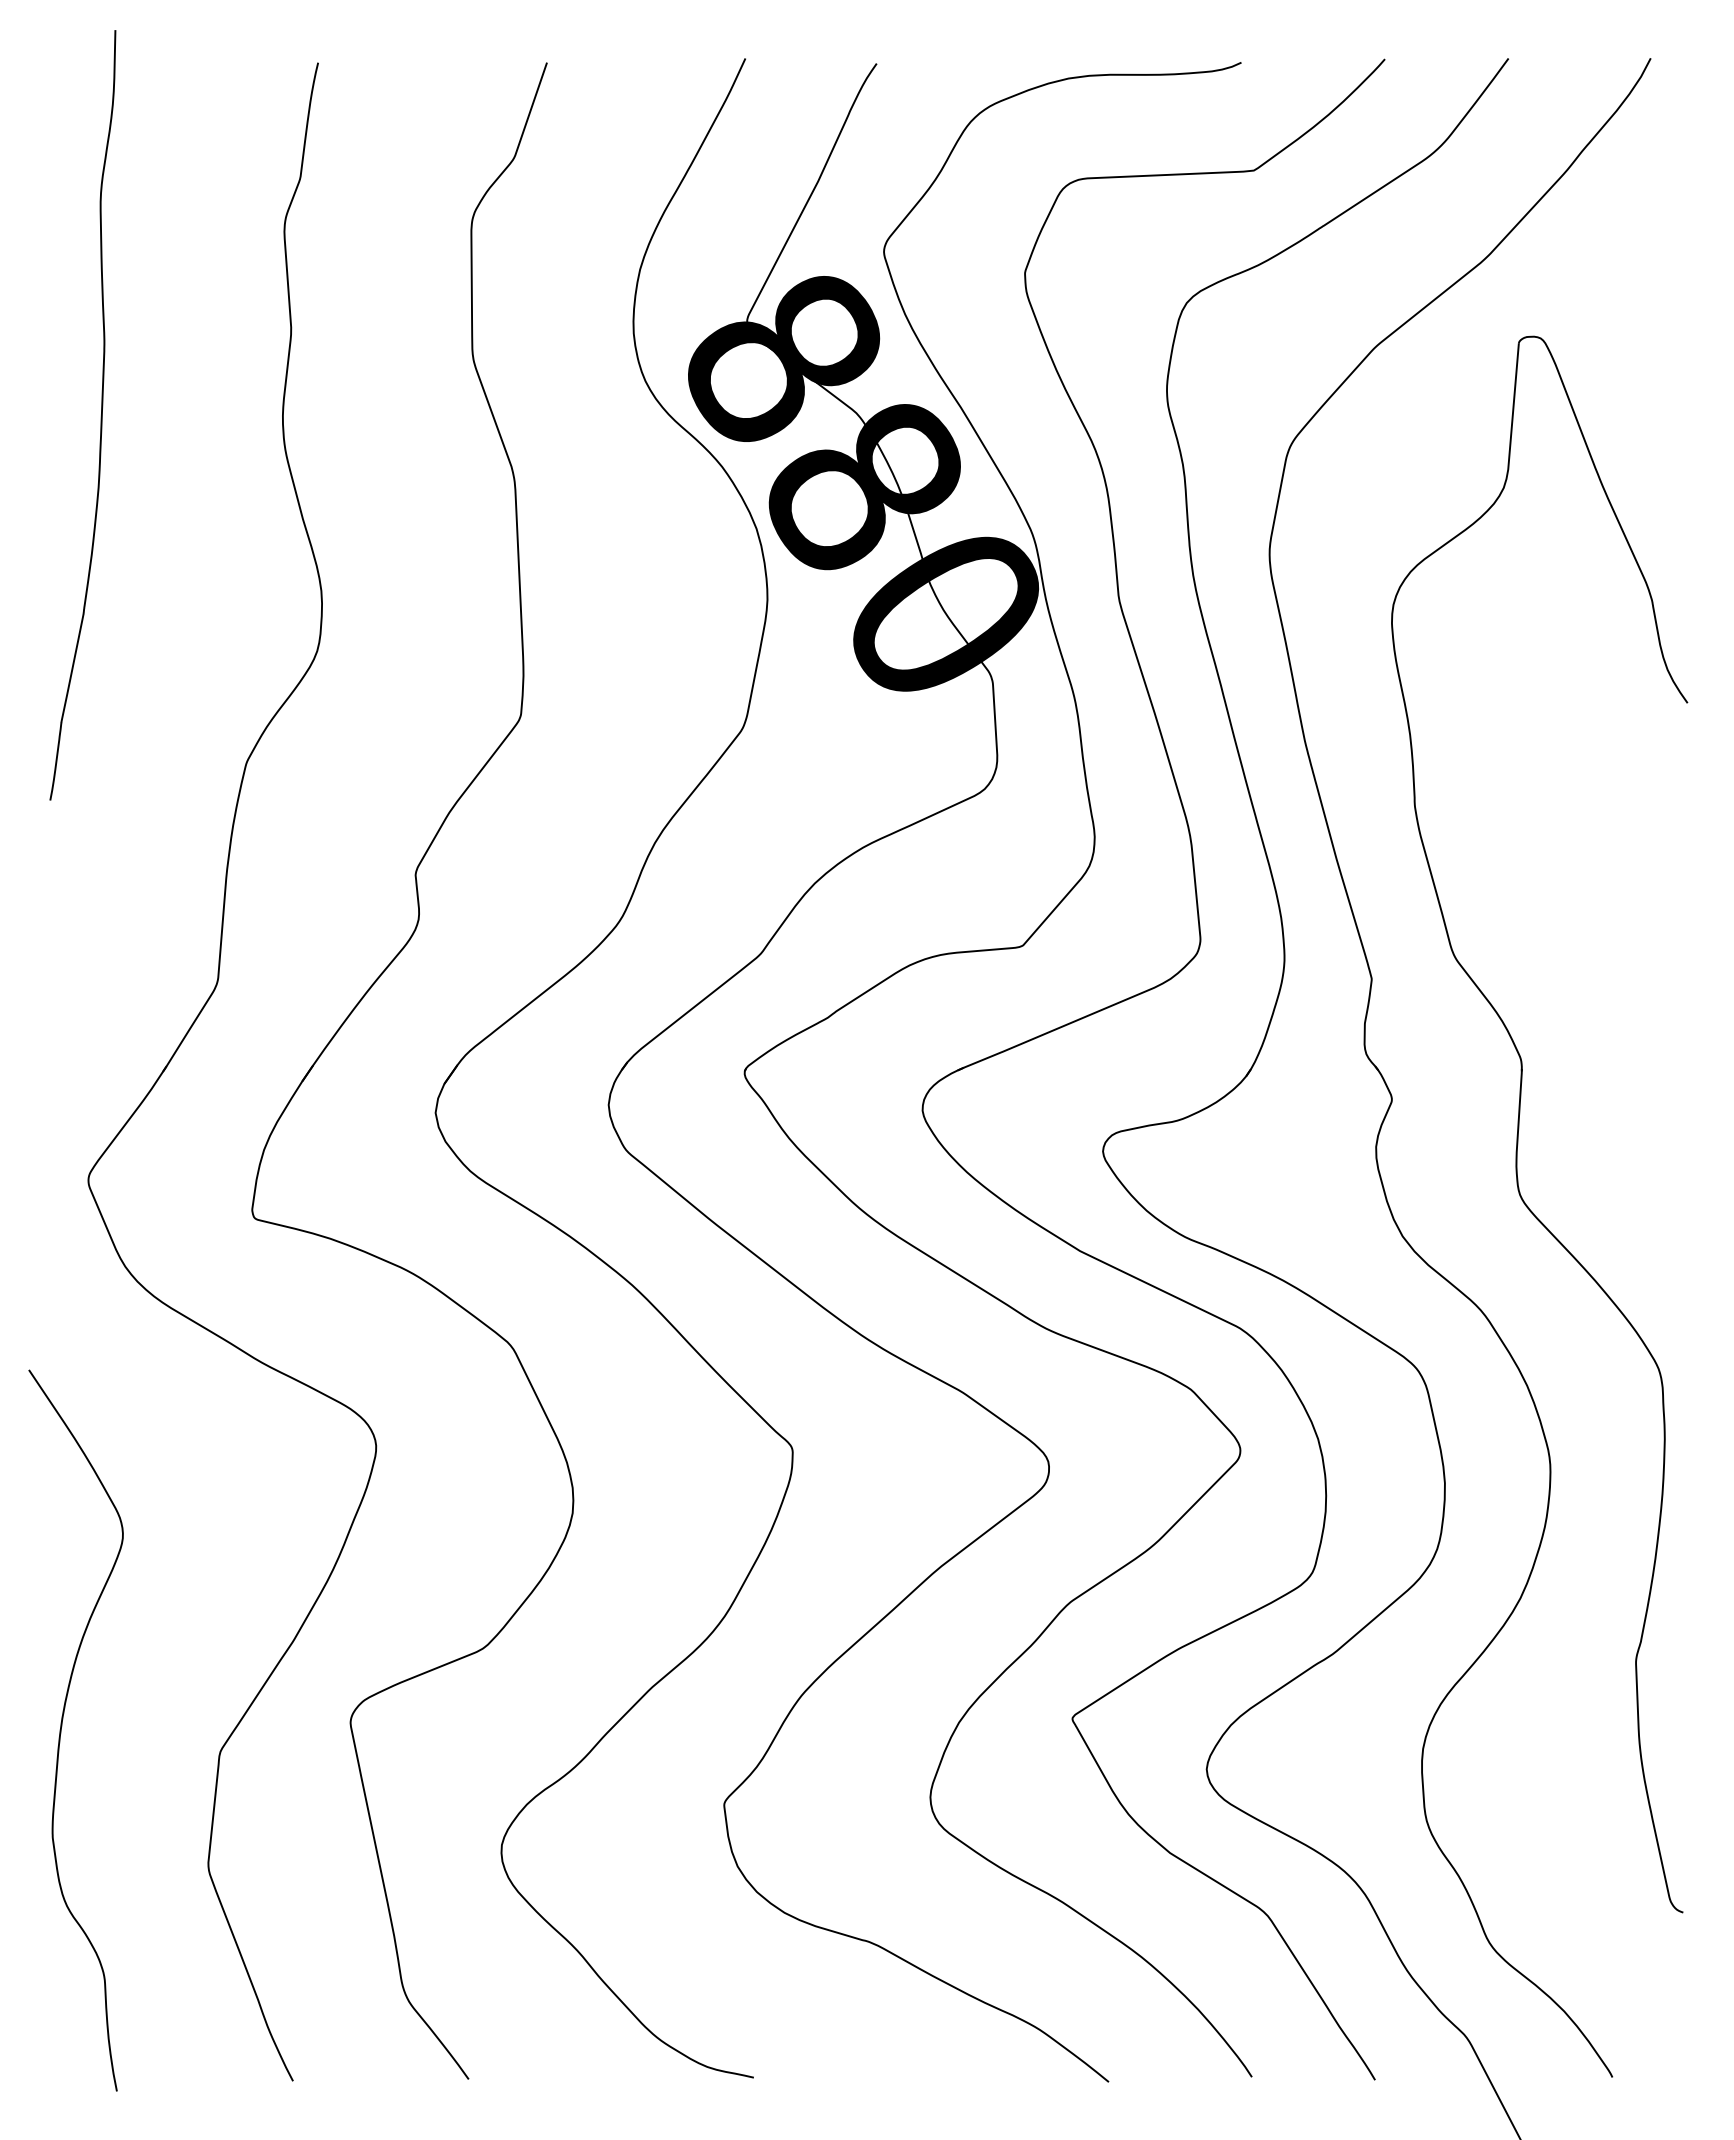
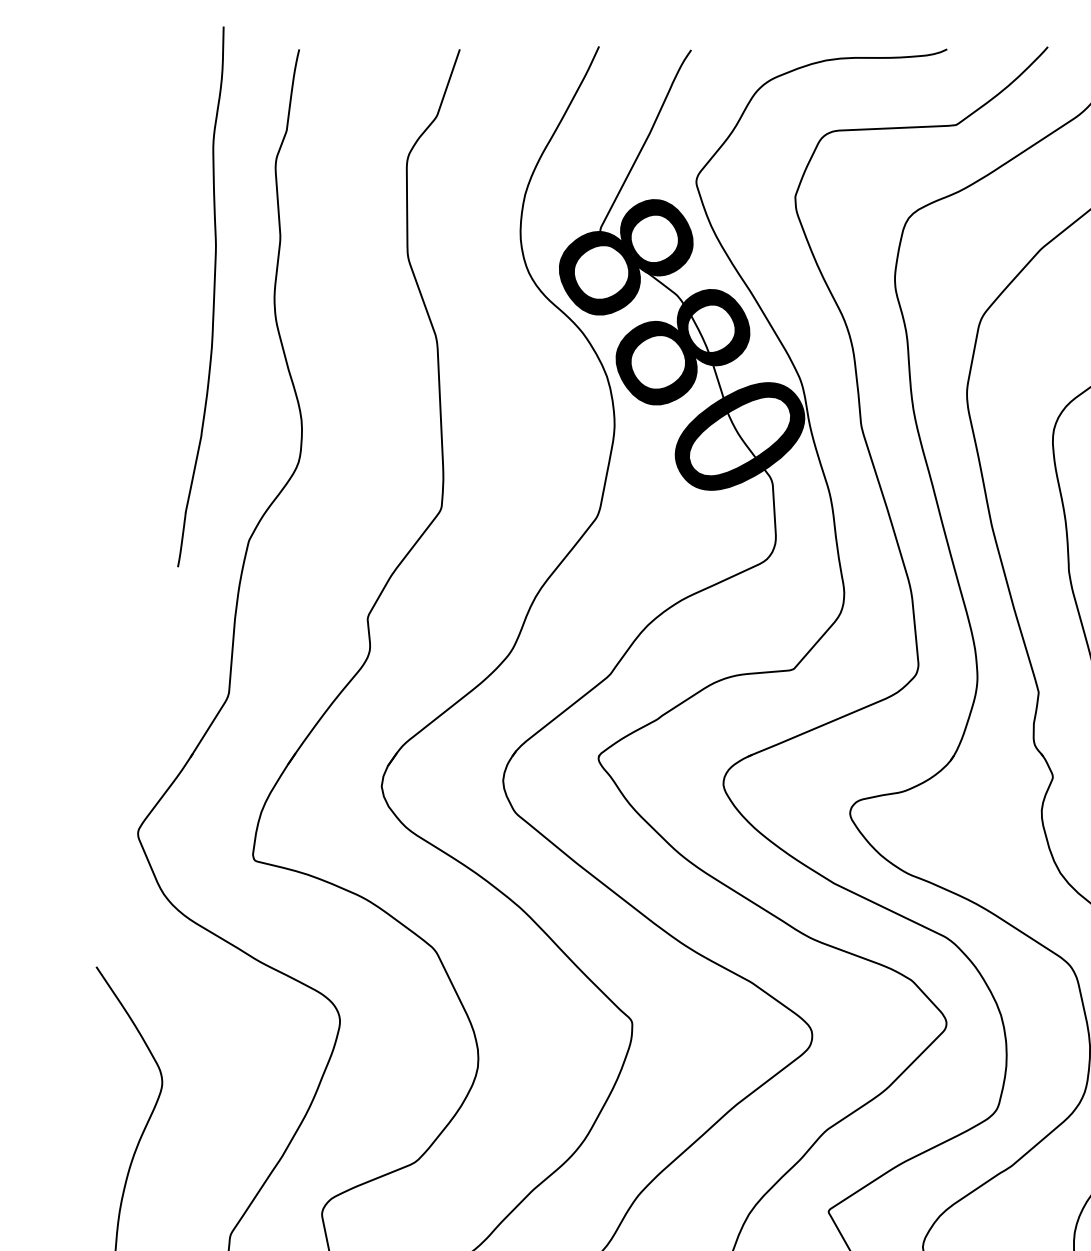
curve: (100, 416) -> (213, 297), moved

